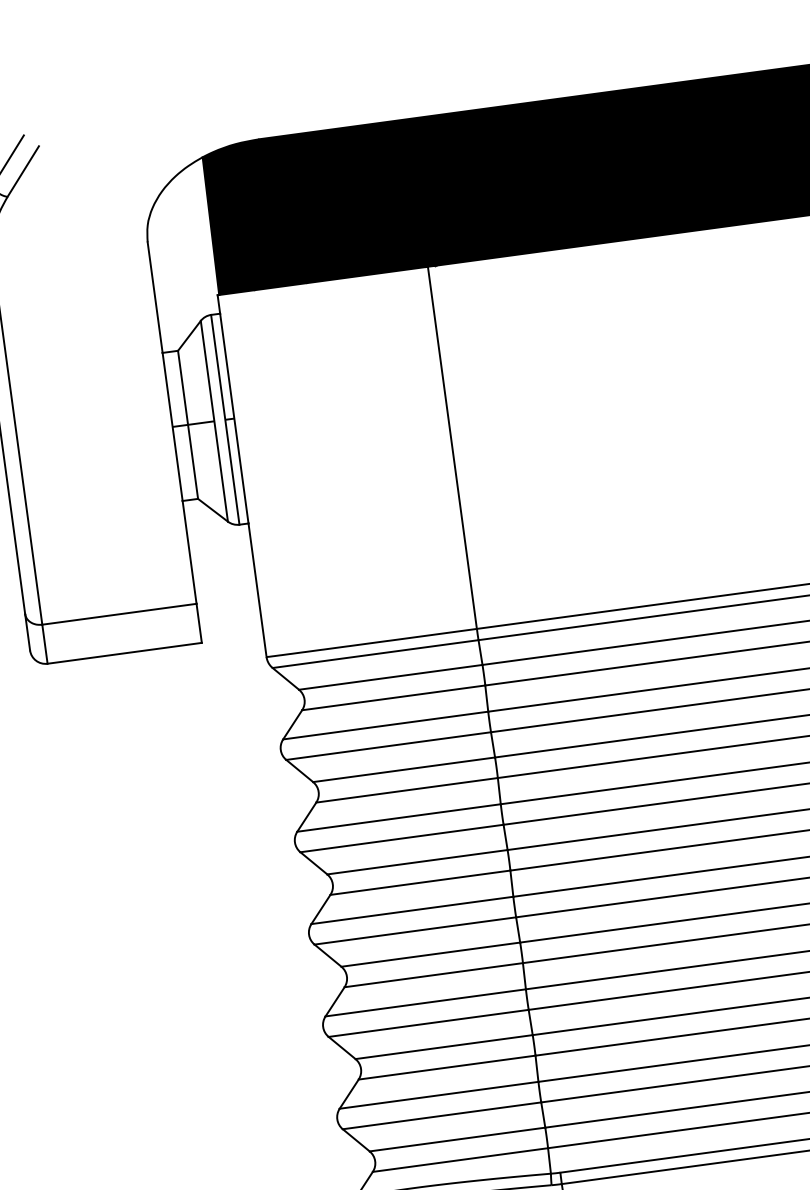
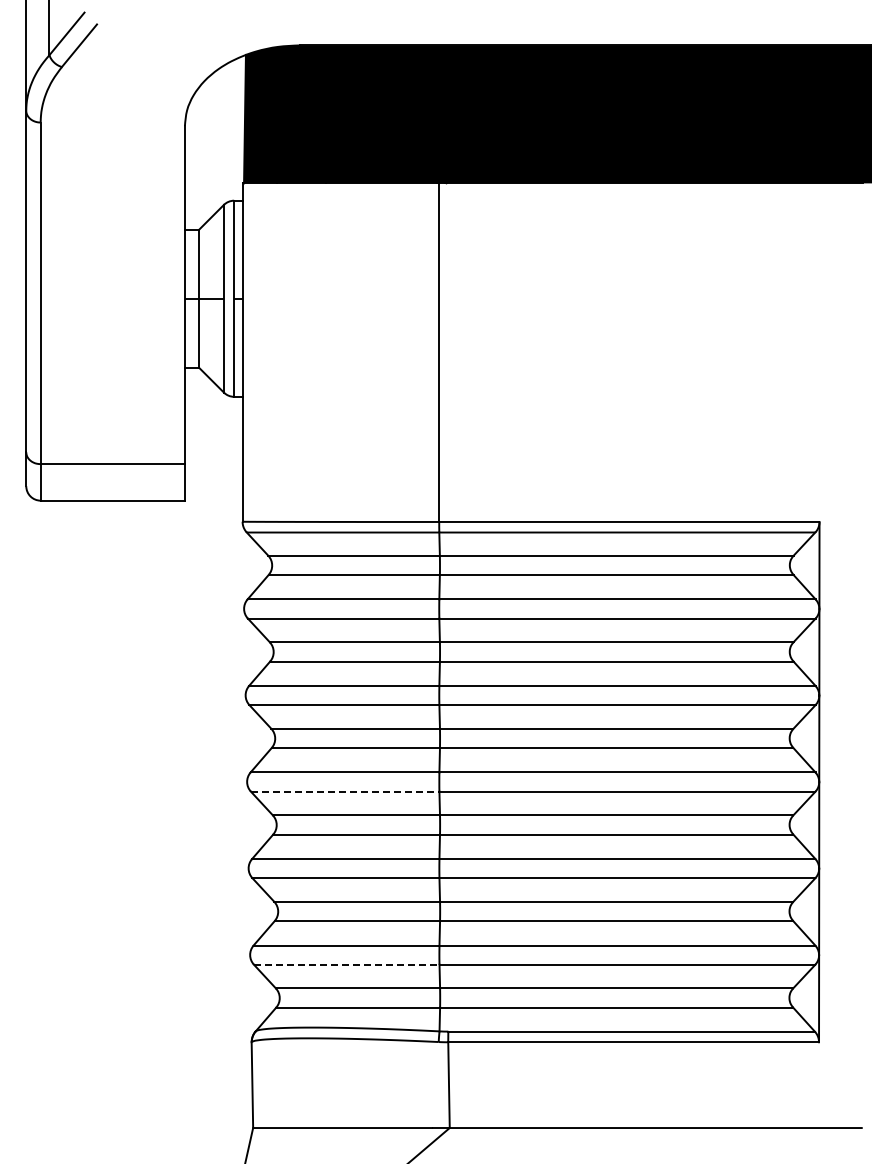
line: (415, 930) -> (345, 791), solid -> dashed
line: (441, 1115) -> (346, 964), solid -> dashed

